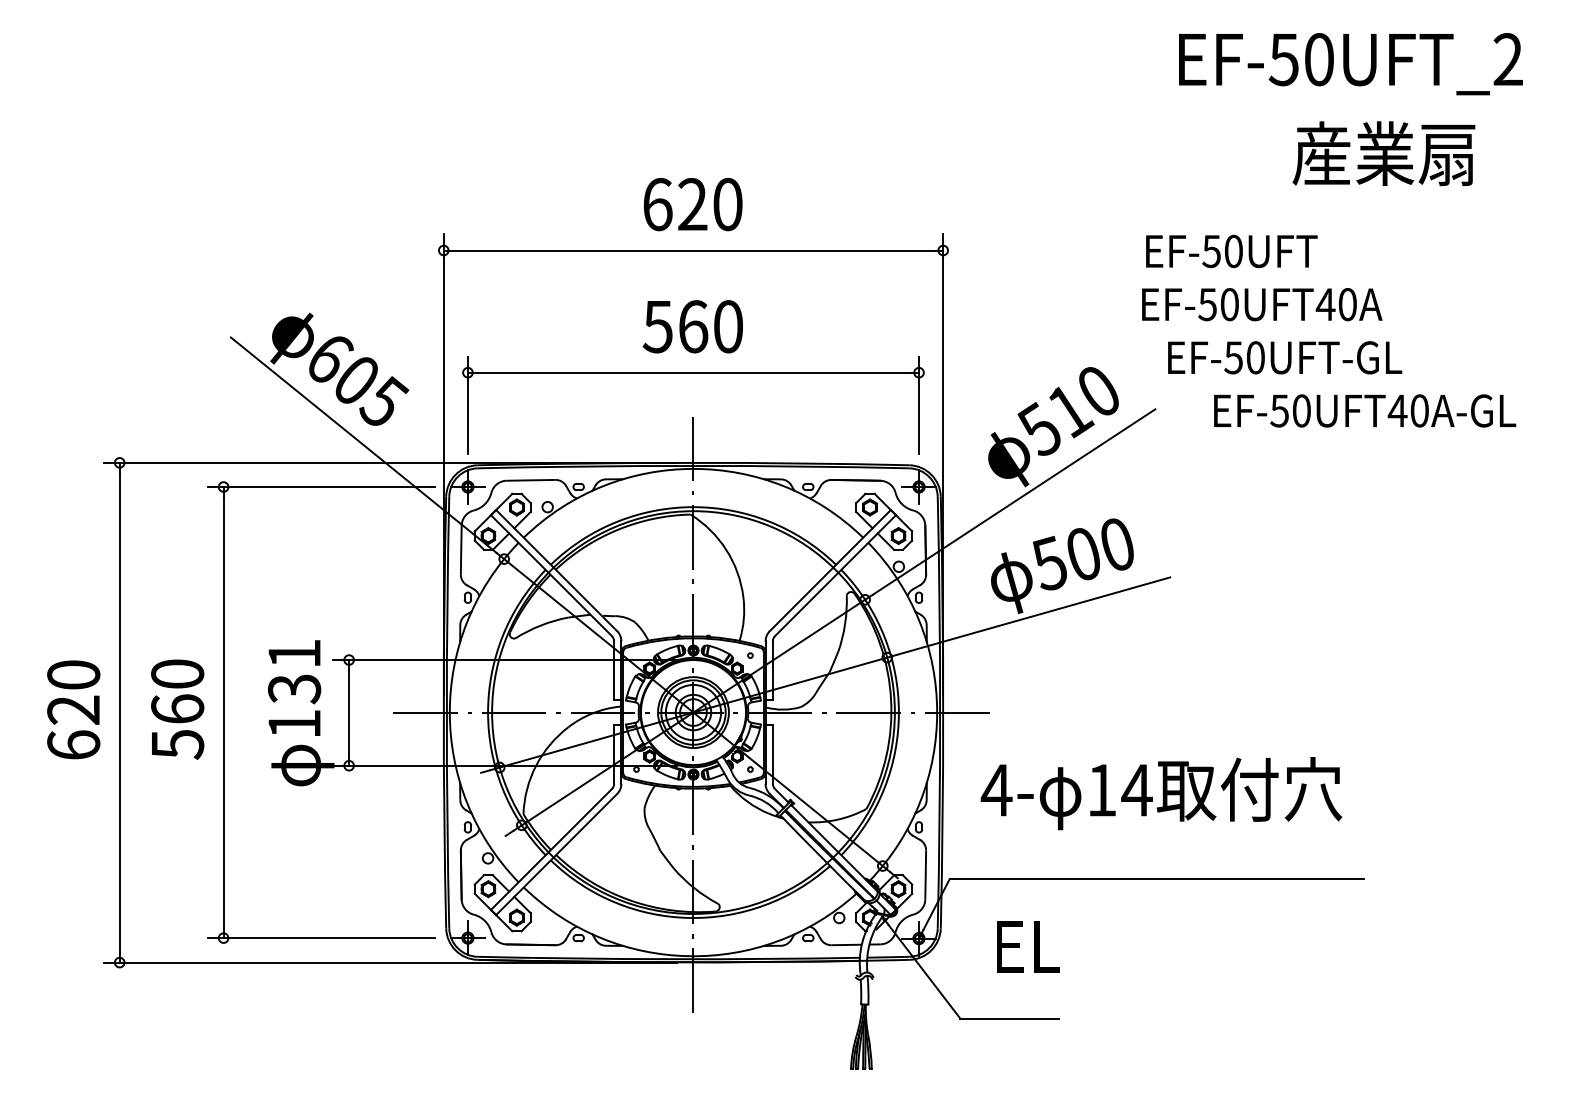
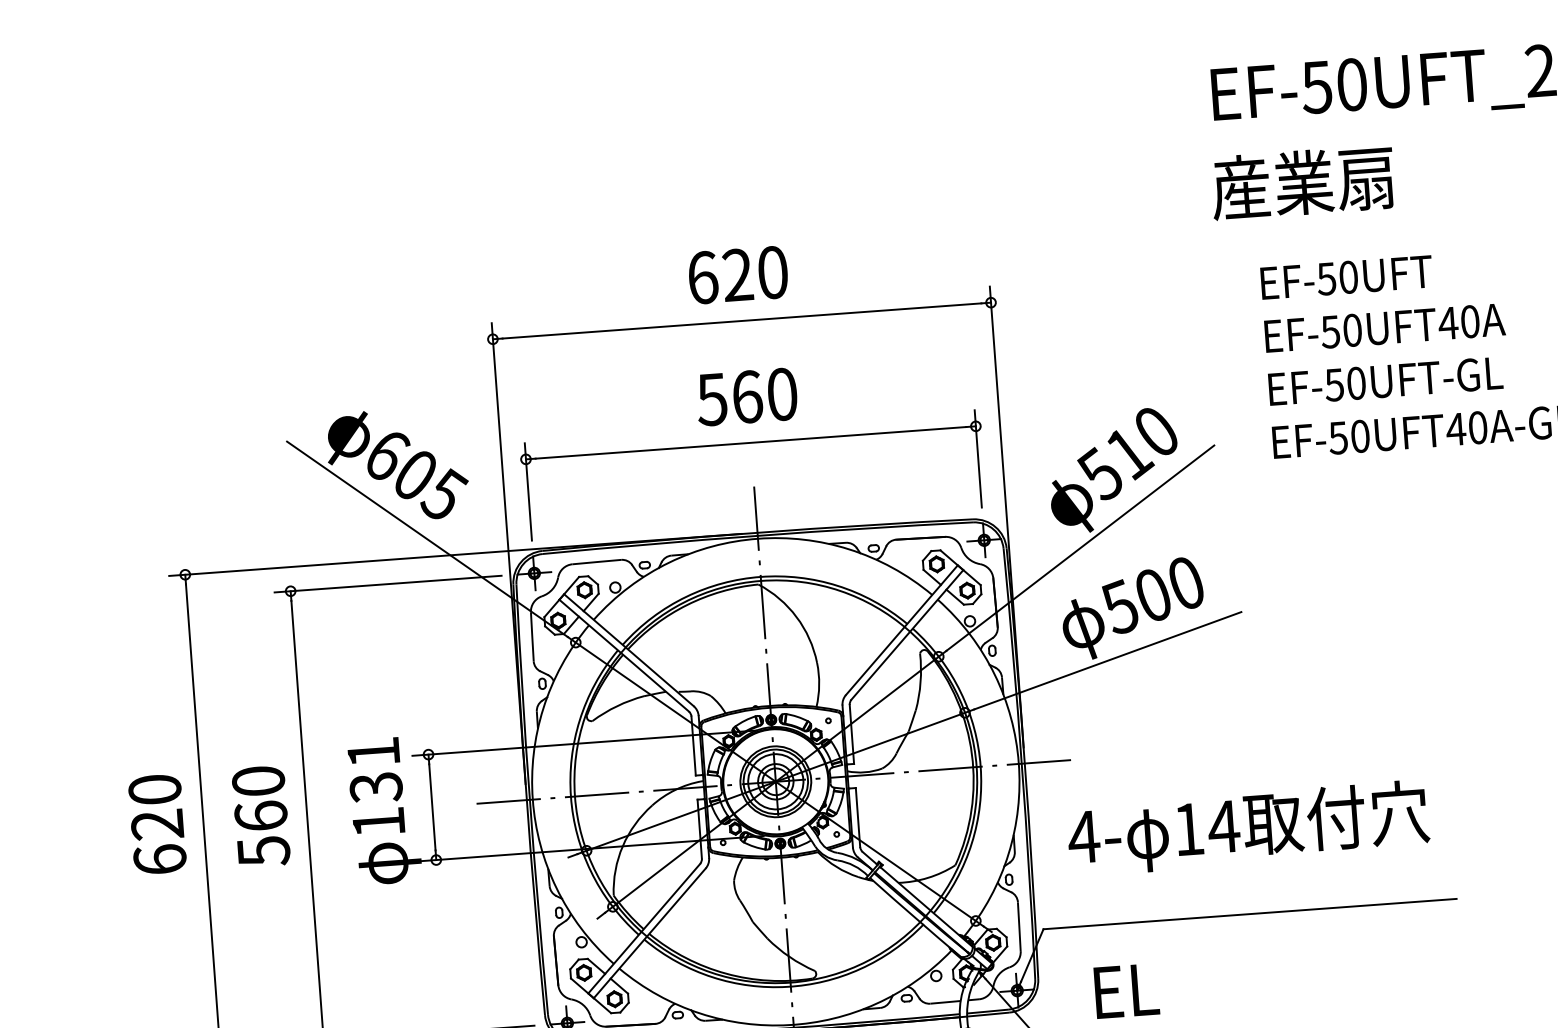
text: (1383, 153) -> (1302, 182), moved
text: (1231, 251) -> (1346, 277), moved
text: (1262, 304) -> (1385, 327), moved
text: (1285, 357) -> (1386, 380), moved

